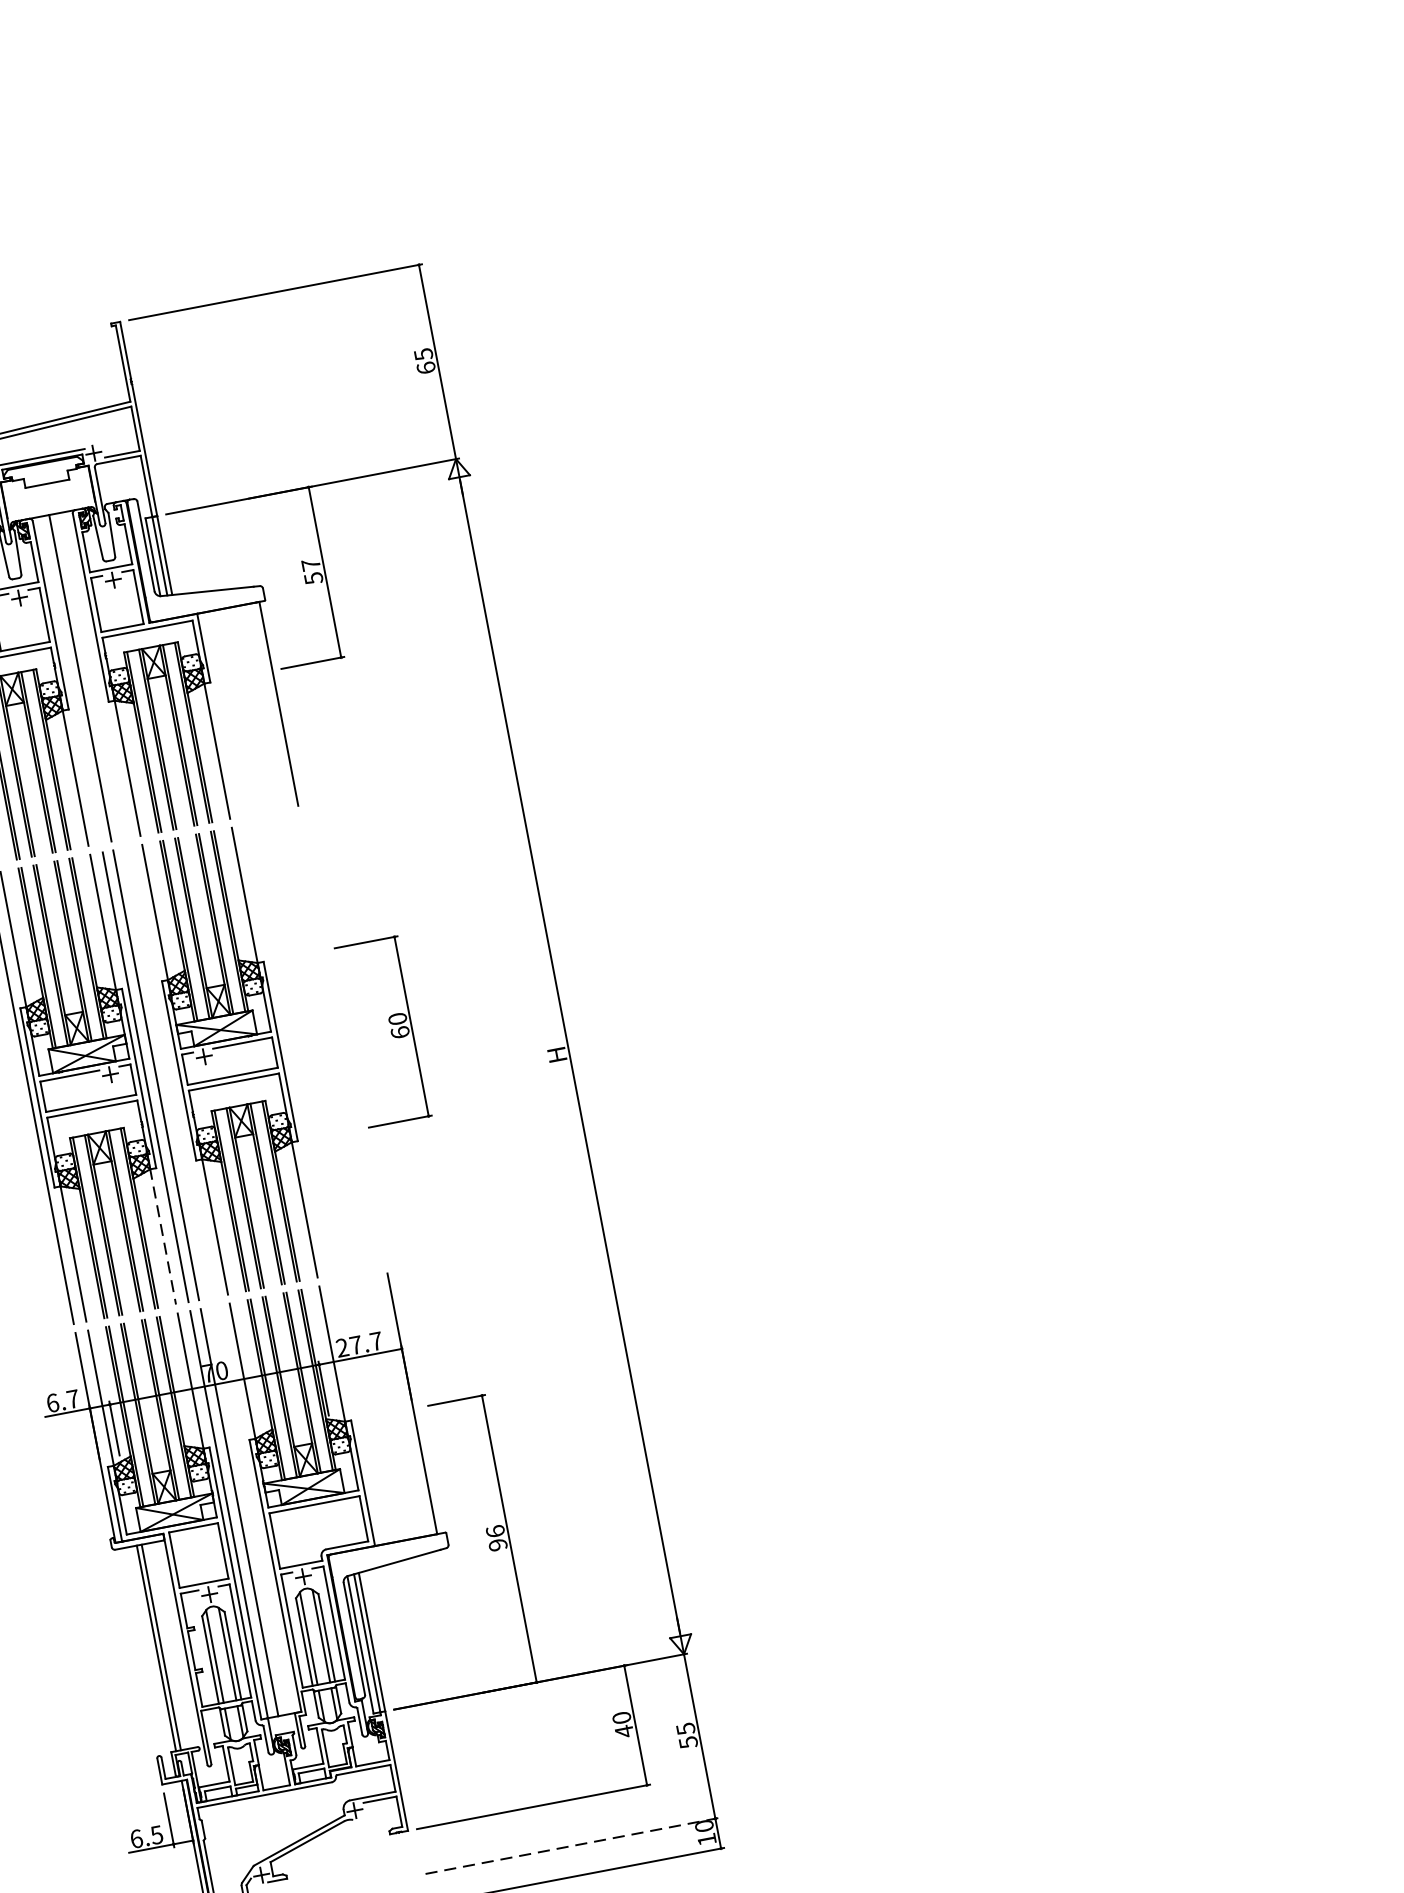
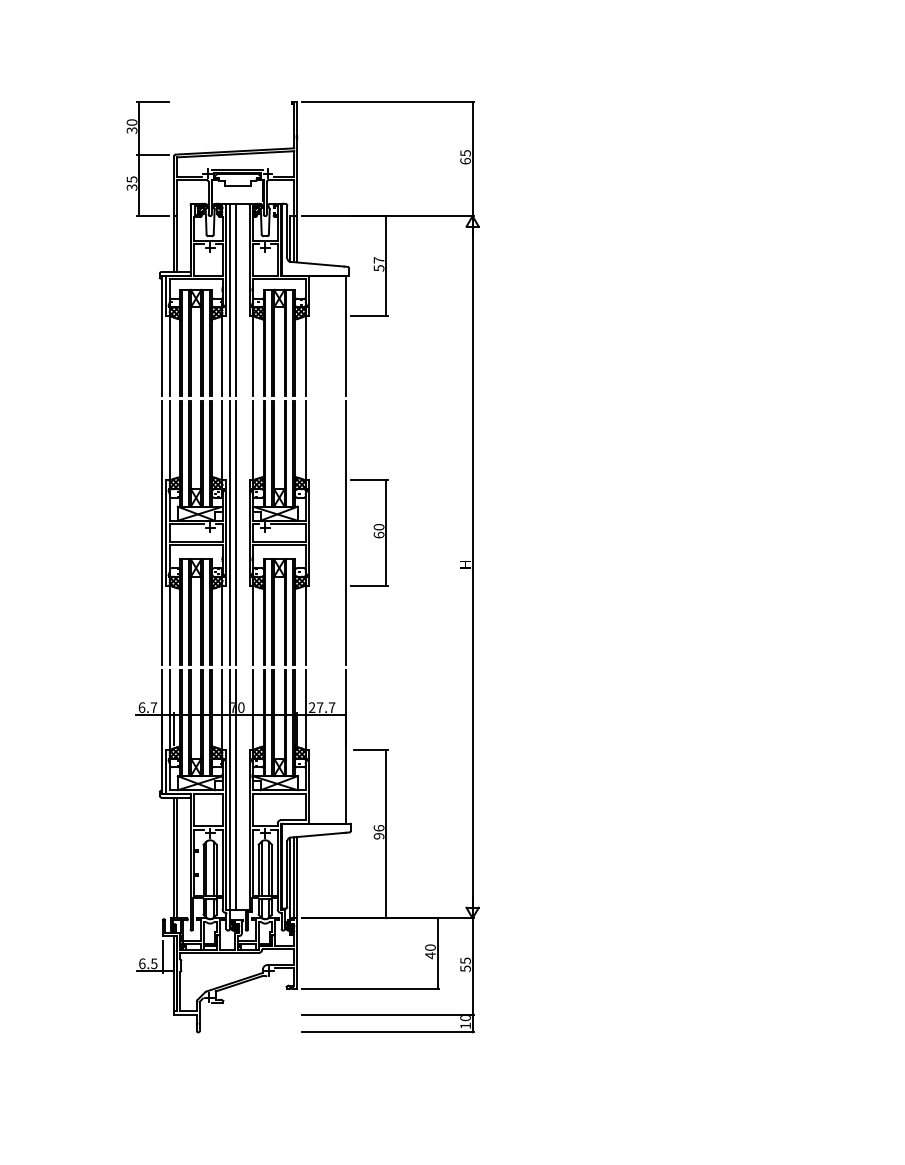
line: (69, 679) -> (229, 299), added
line: (342, 1038) -> (345, 532), added
line: (163, 1237) -> (222, 625), dashed -> solid
line: (572, 1845) -> (388, 1014), dashed -> solid

